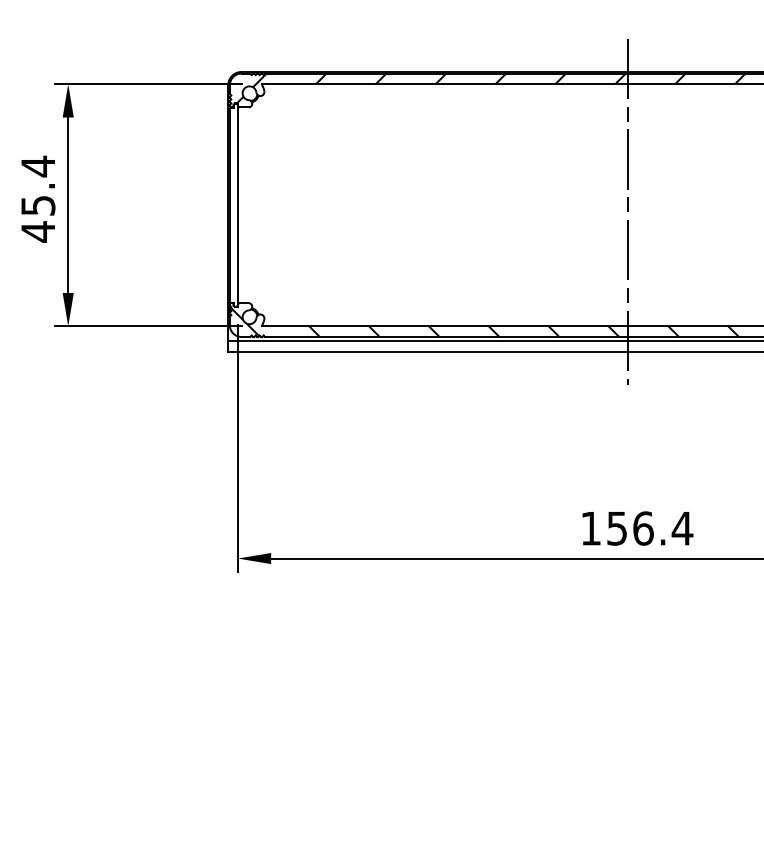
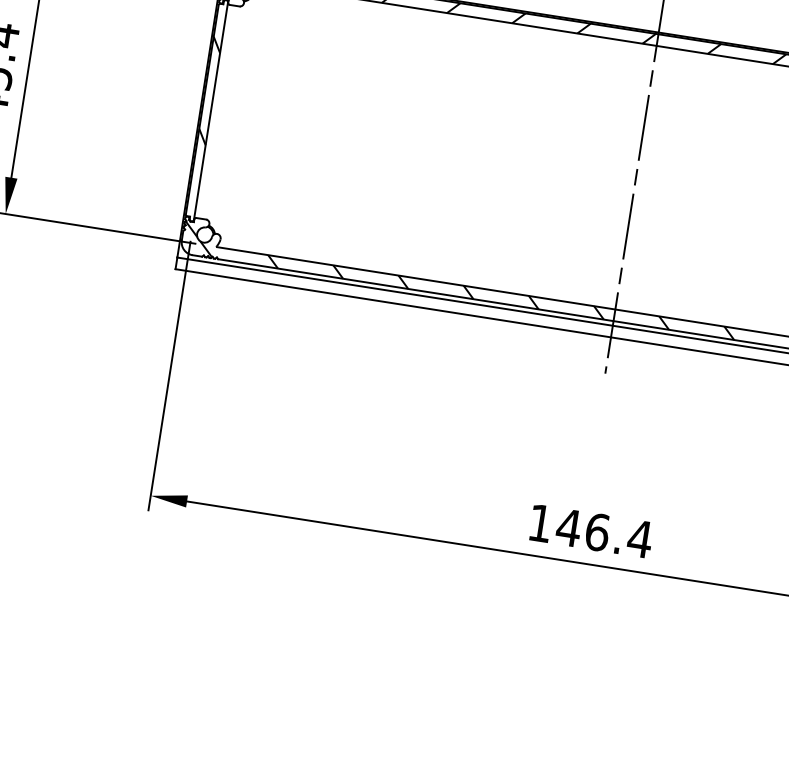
hatch: (233, 187) -> (209, 91), added
text: (617, 528) -> (569, 527), 156.4 -> 146.4

